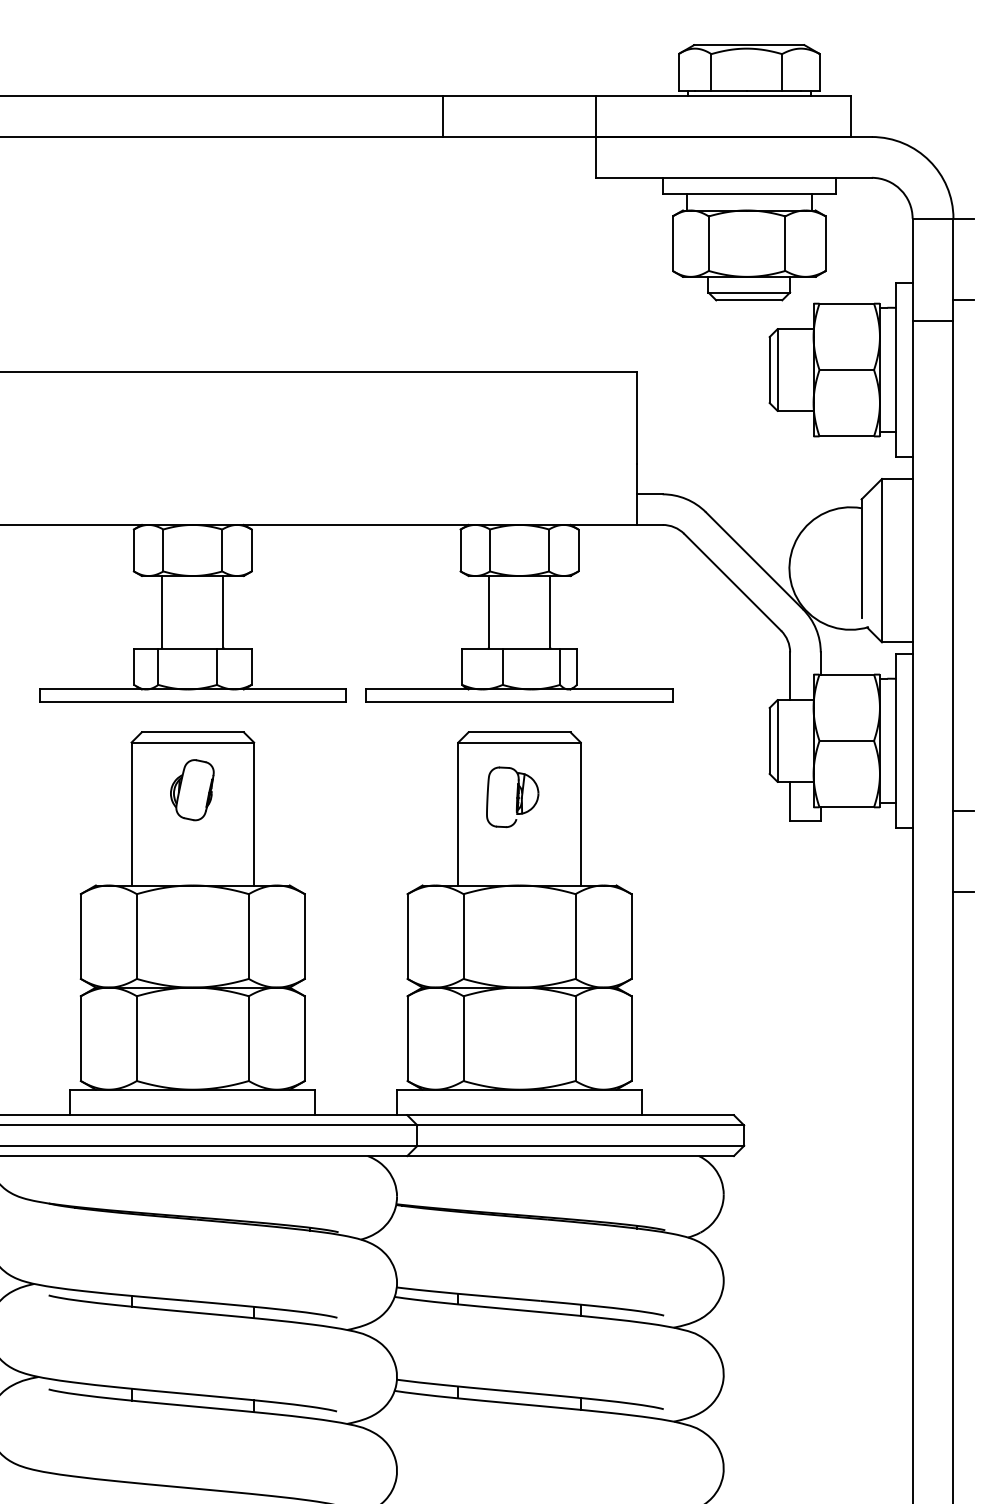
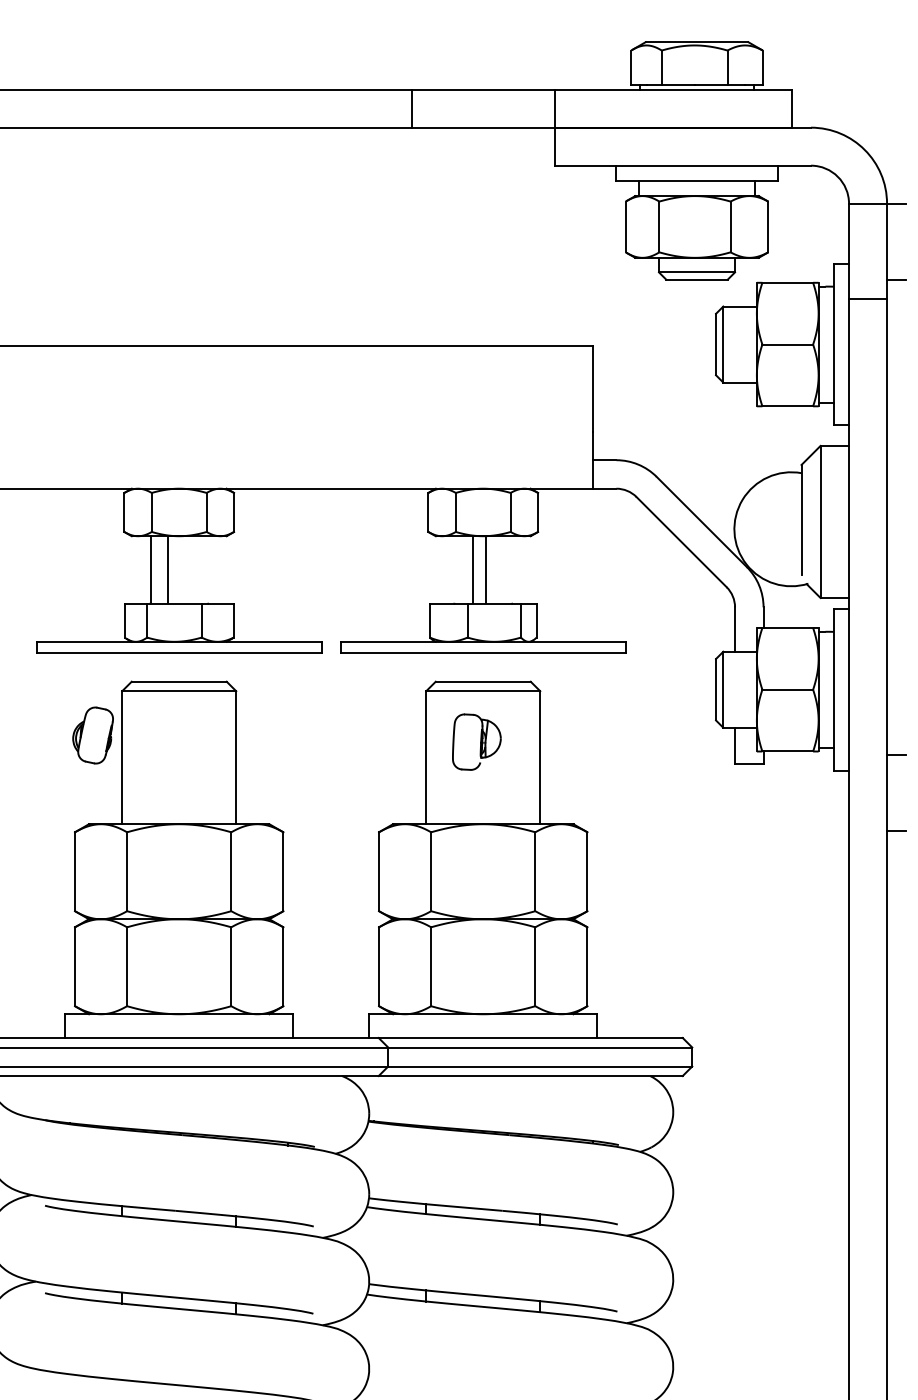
line: (223, 611) -> (167, 569), moved
line: (488, 611) -> (485, 569), moved
line: (550, 611) -> (472, 569), moved
part: (192, 790) -> (93, 735), moved

